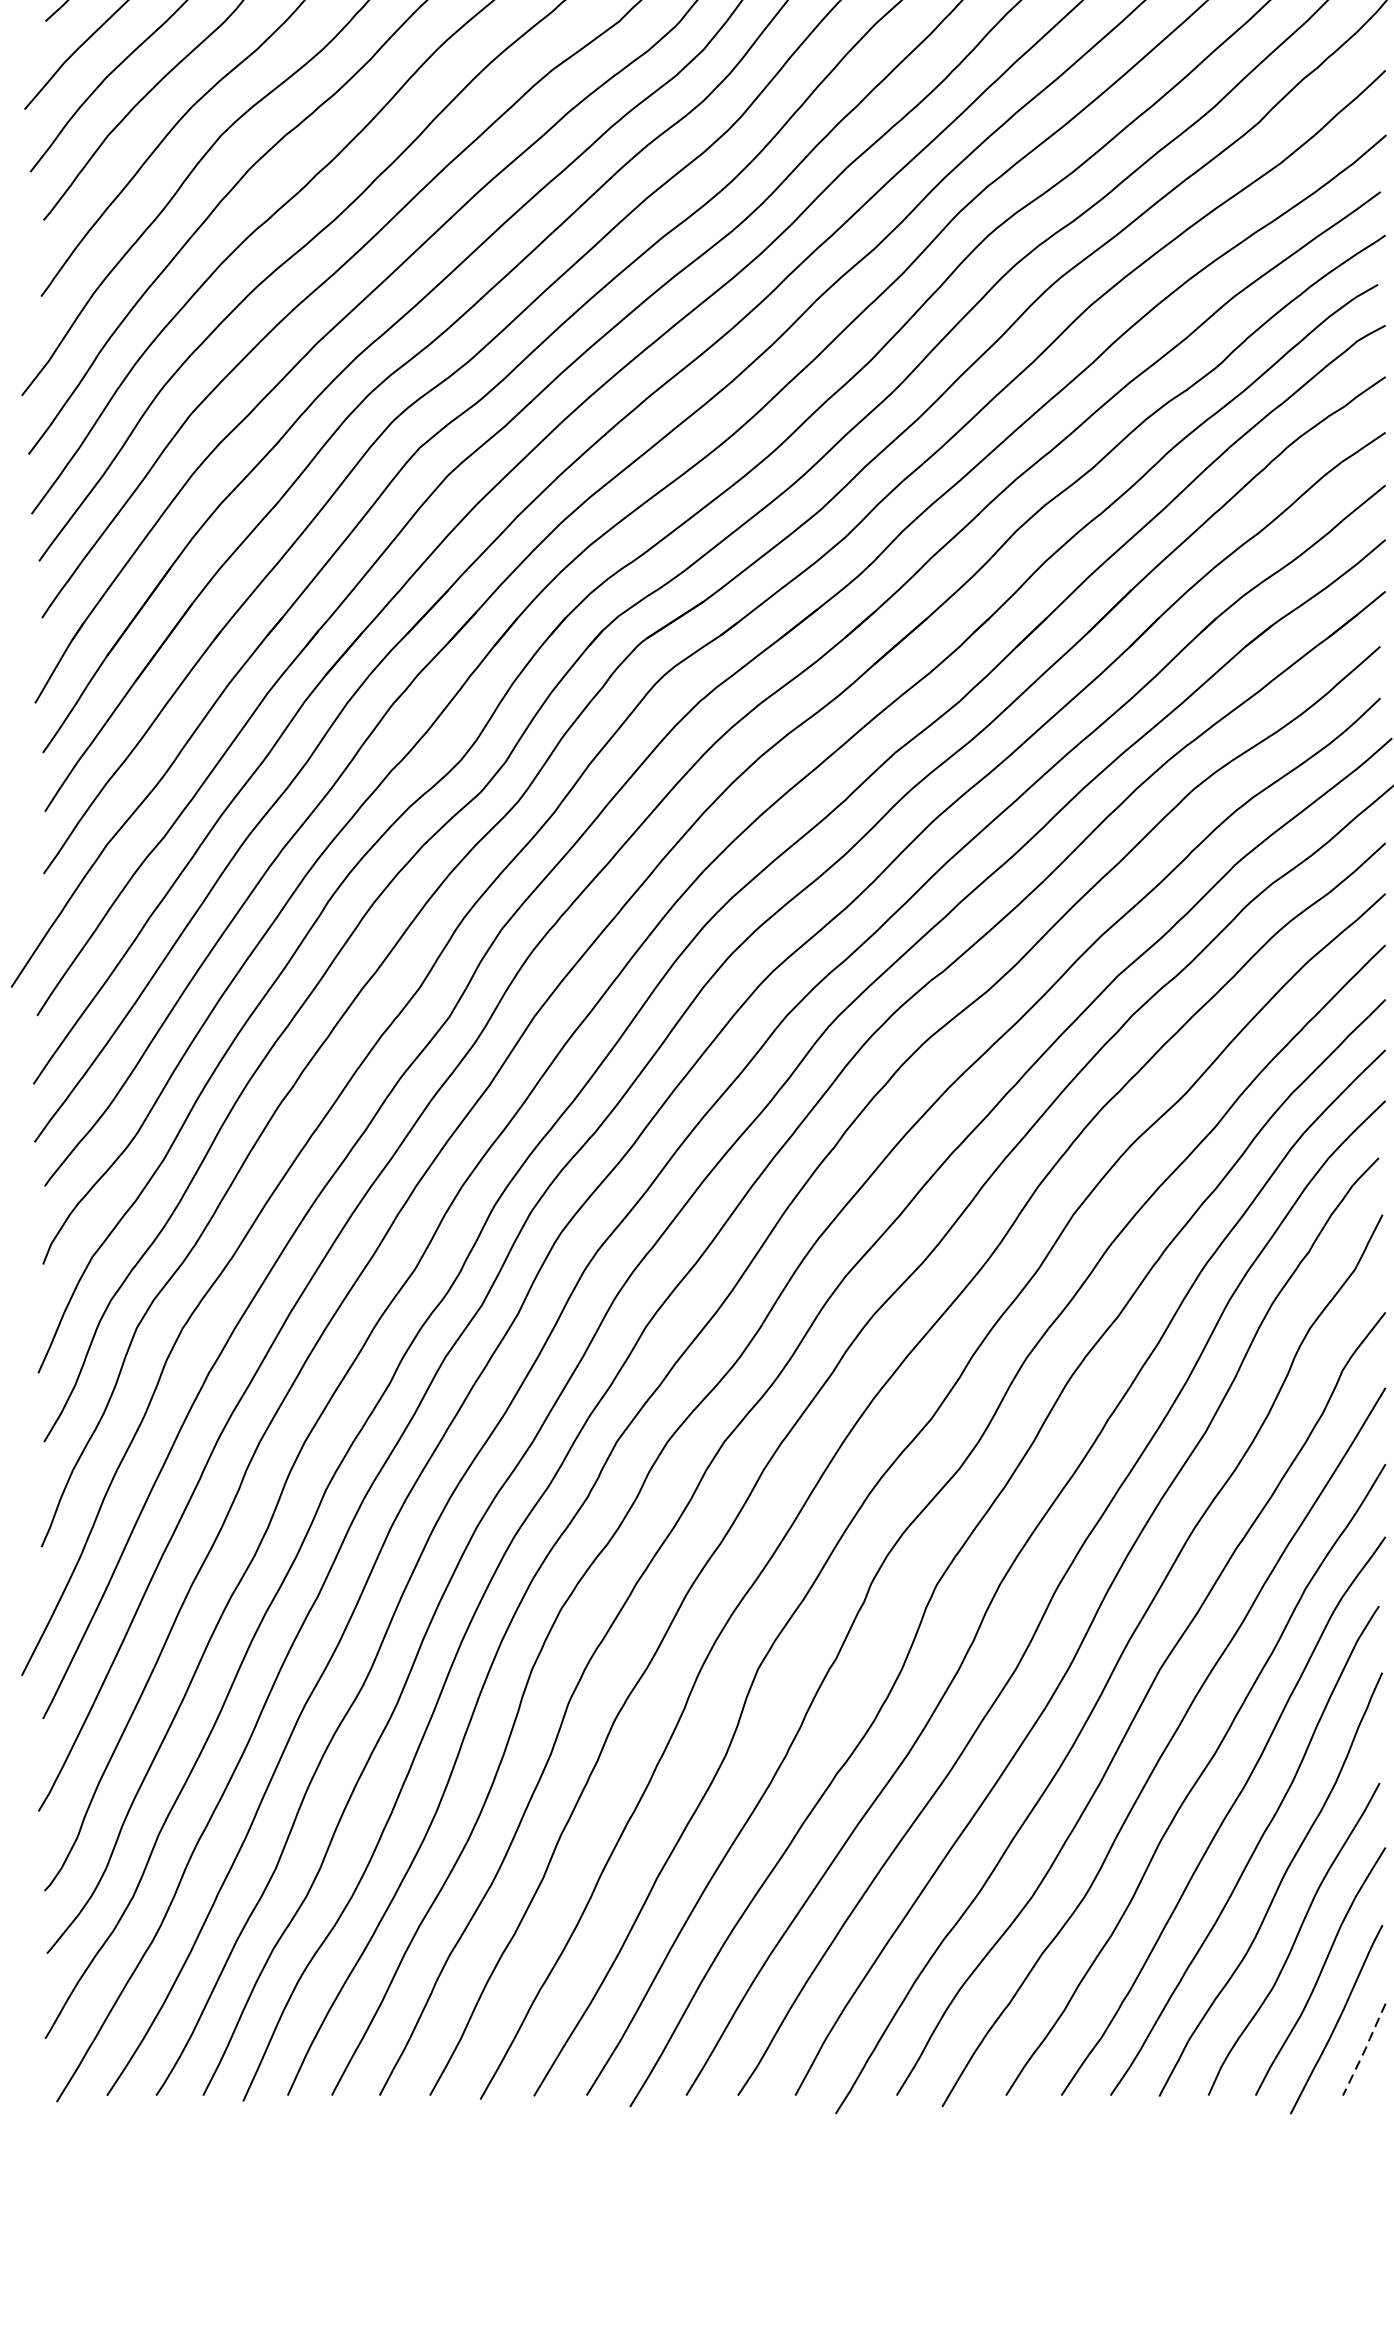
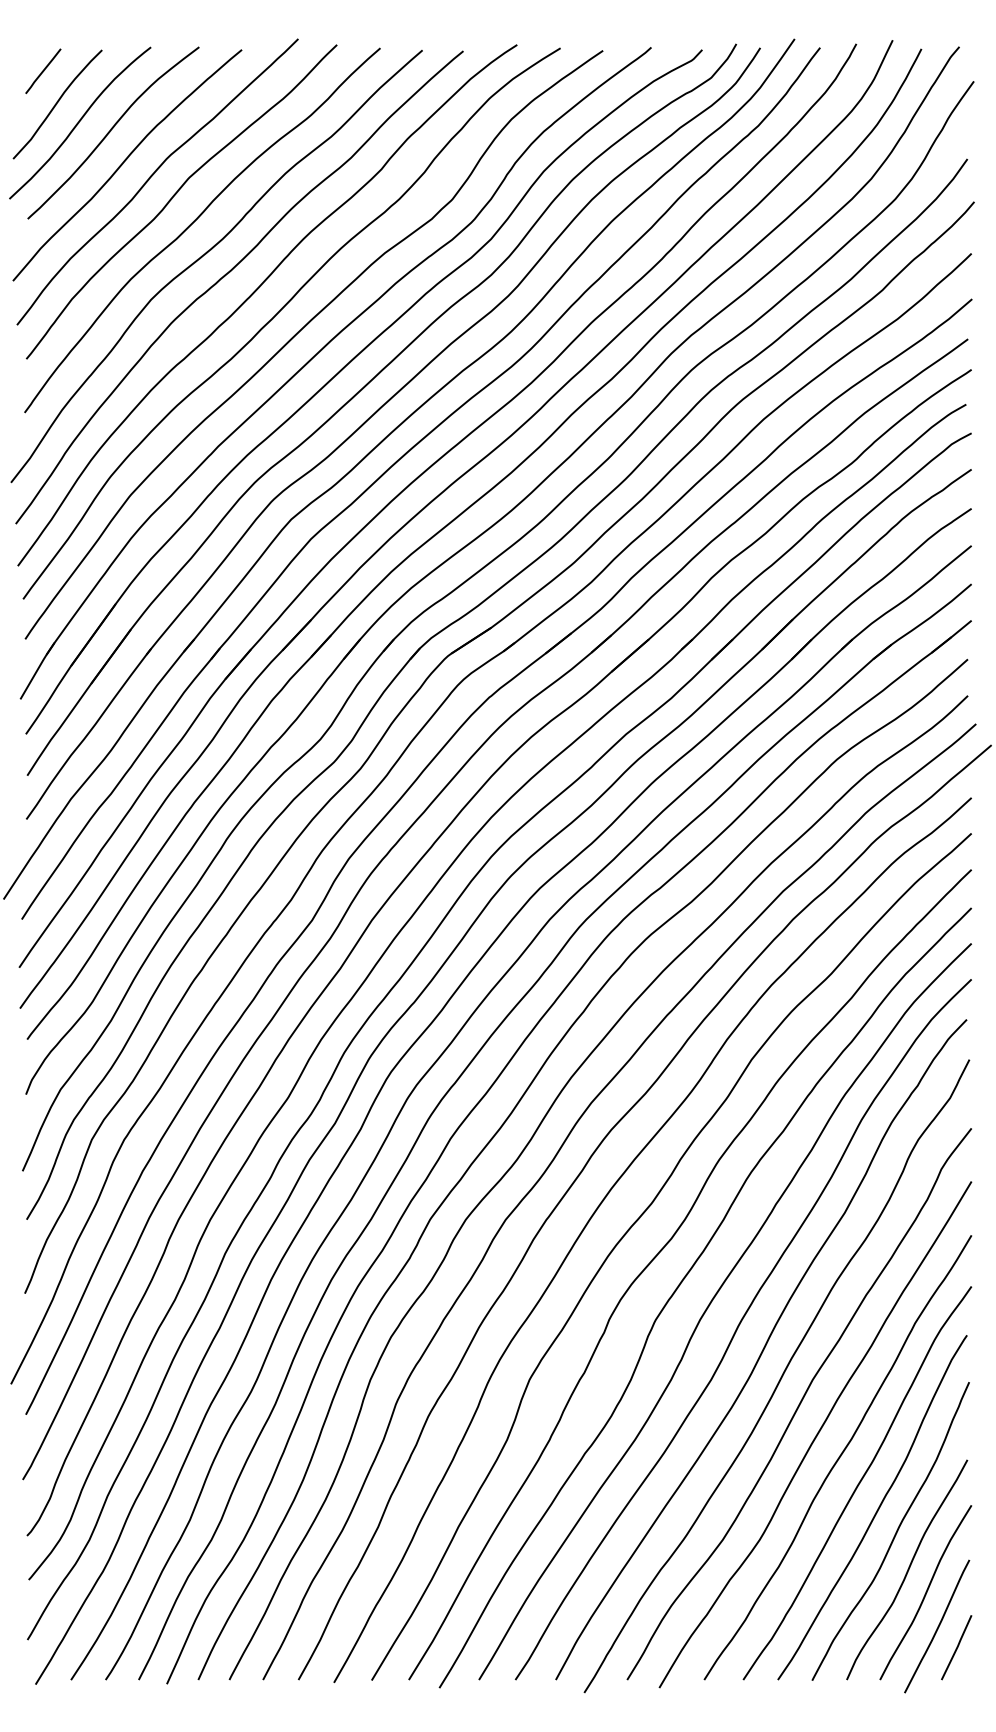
line: (1365, 2049) -> (957, 1647), dashed -> solid

